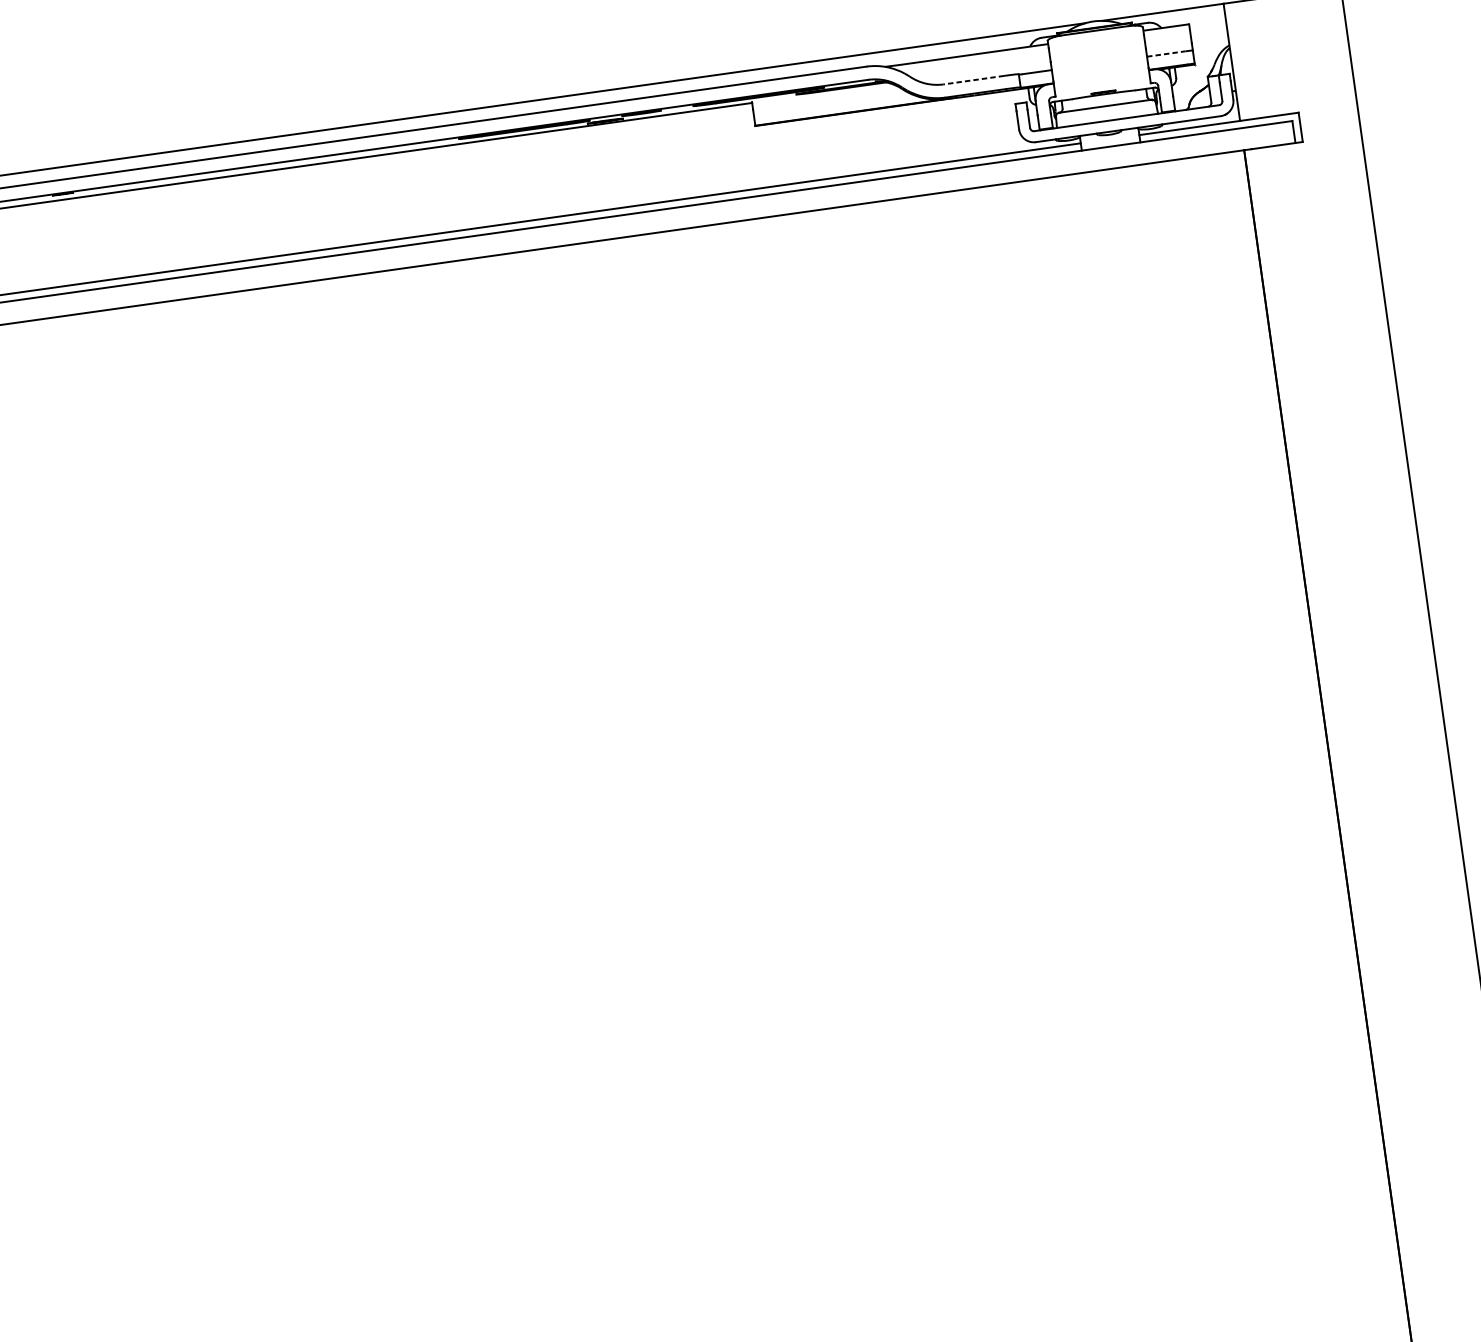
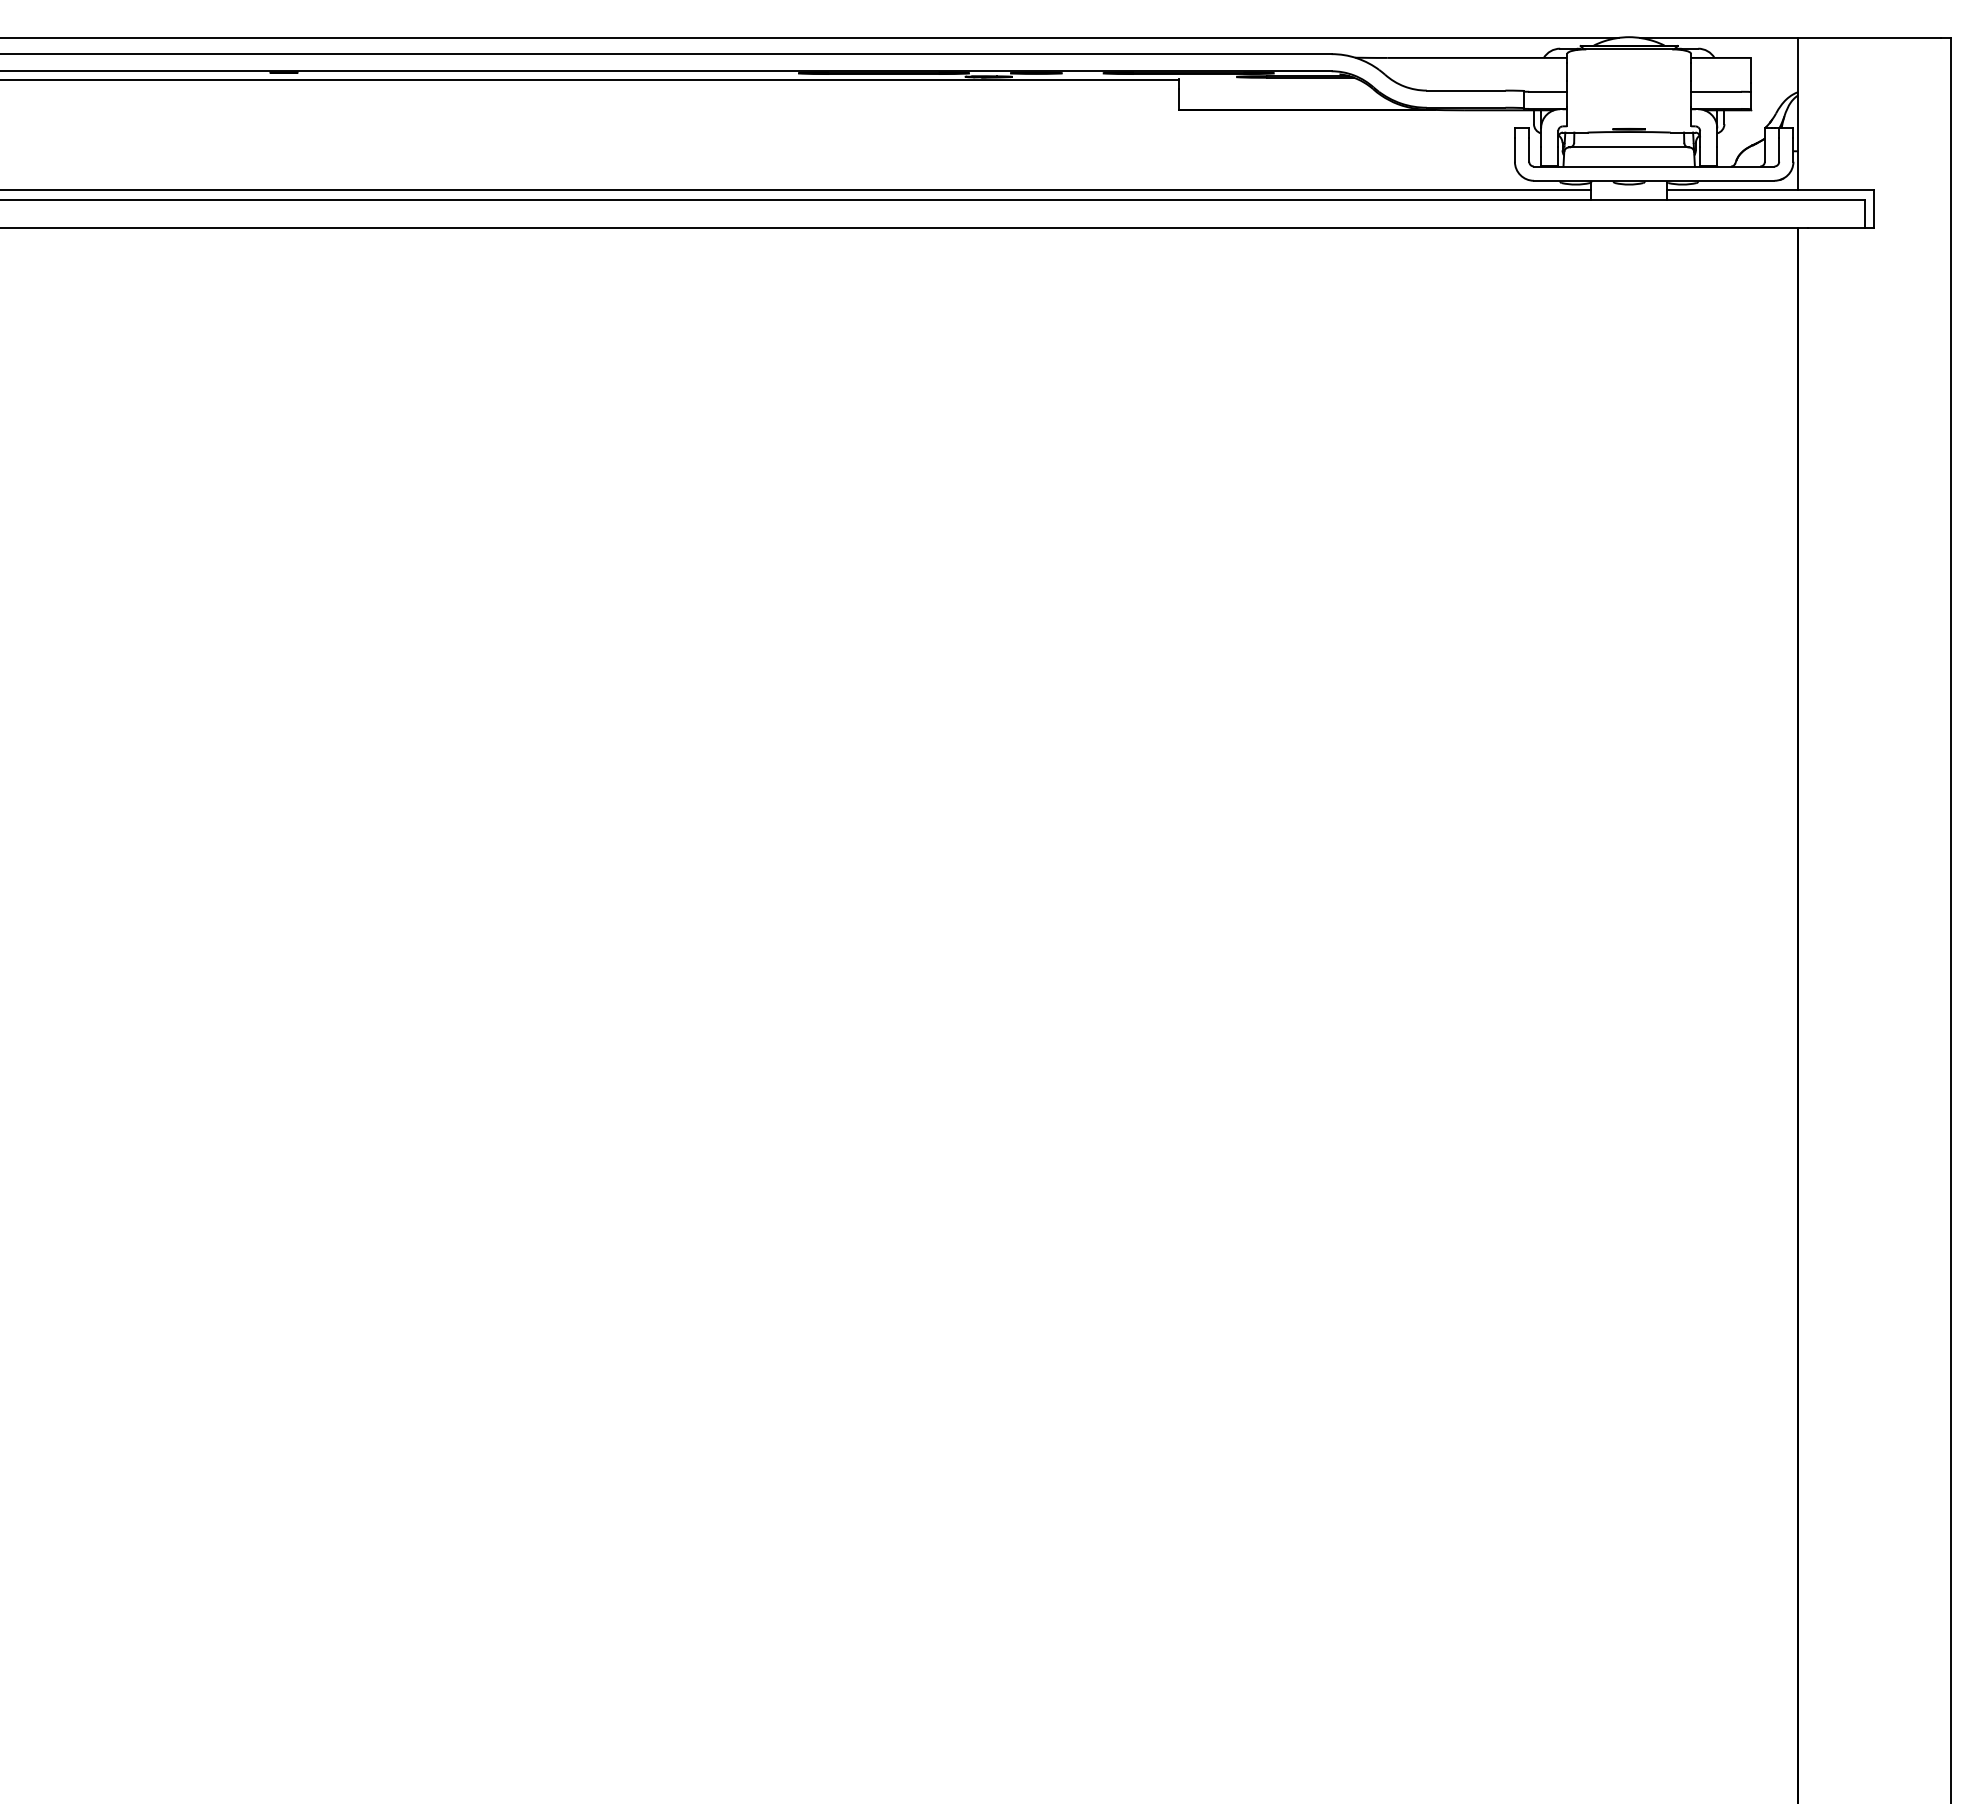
line: (1166, 53) -> (1716, 91), dashed -> solid
line: (973, 80) -> (1465, 90), dashed -> solid

